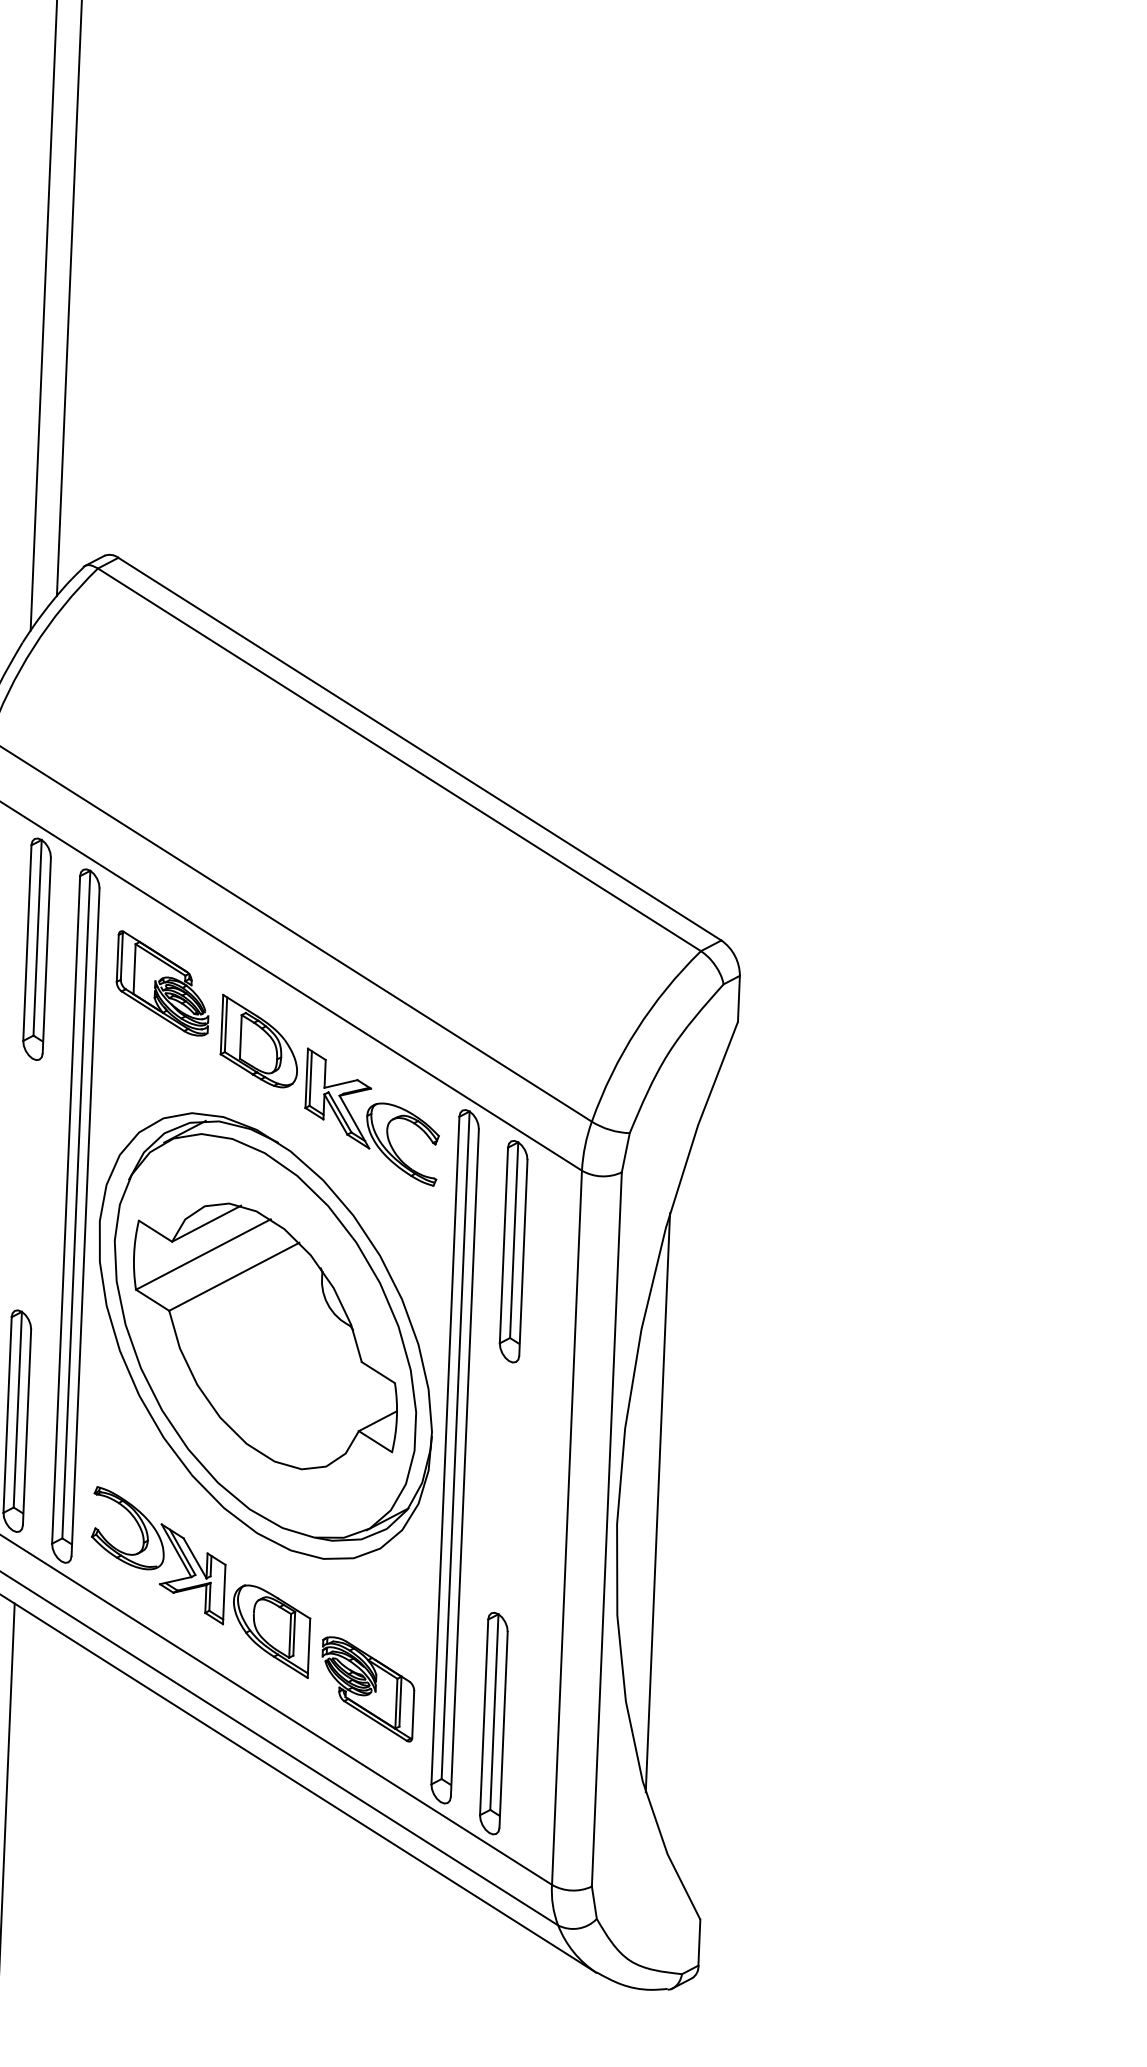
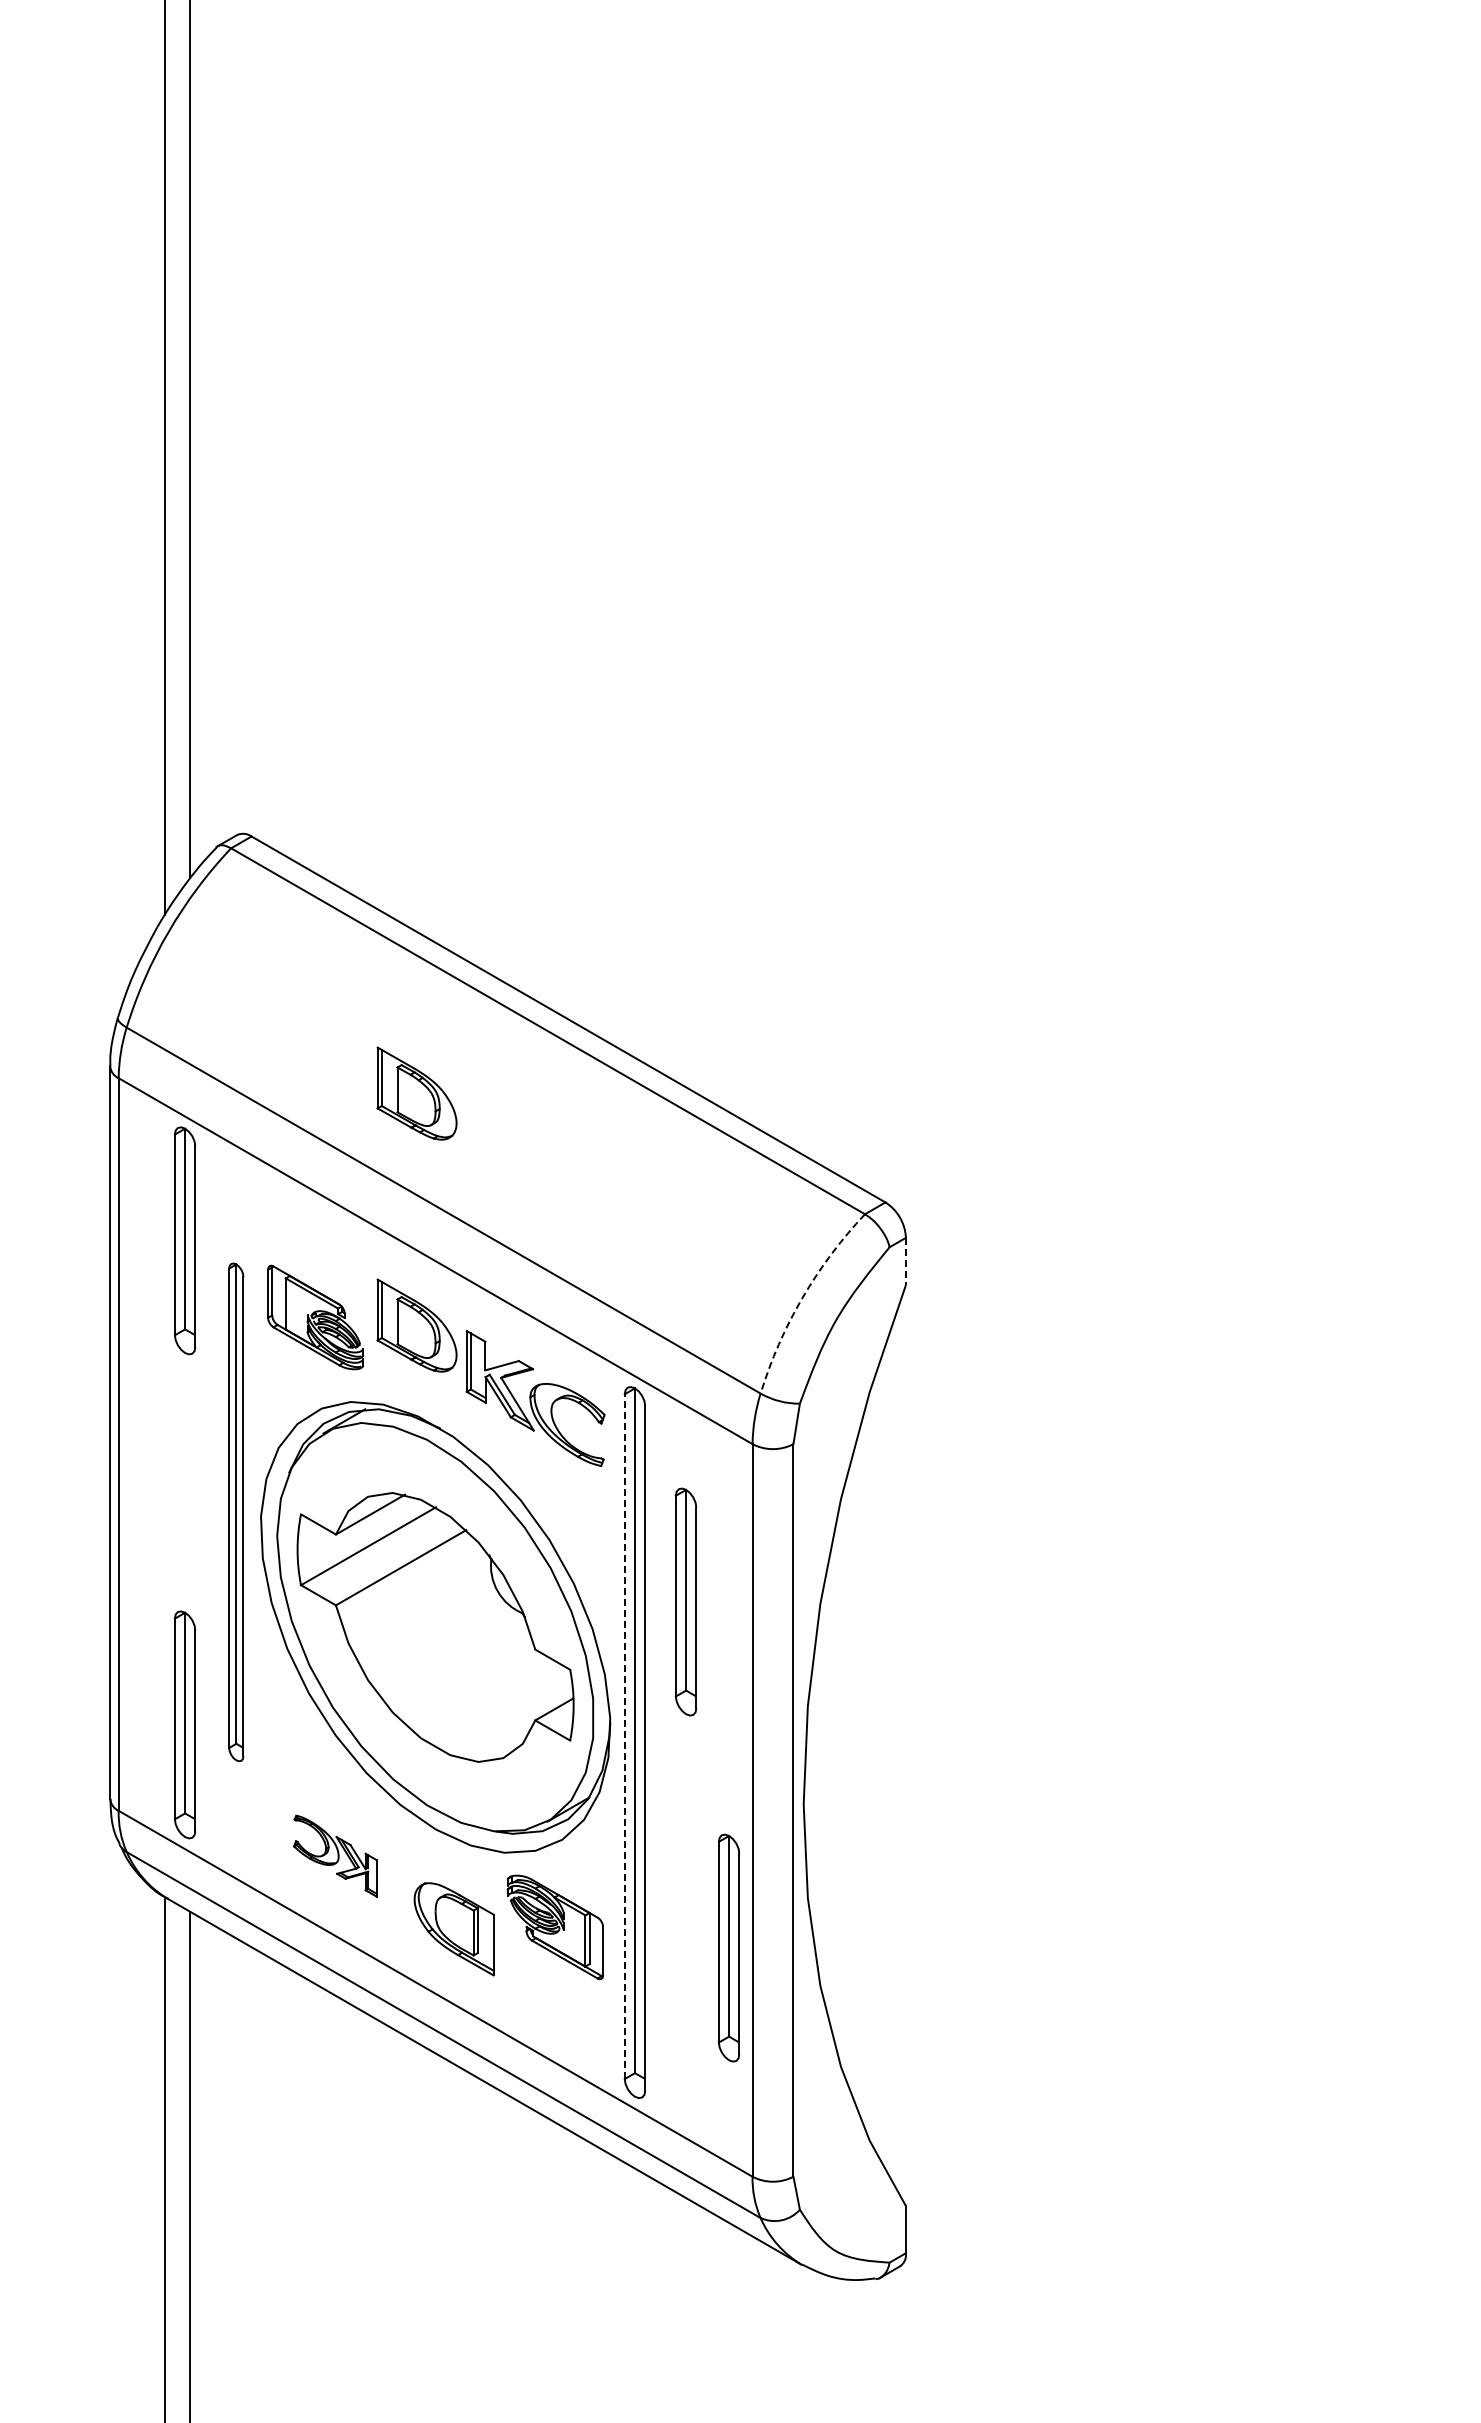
part: (268, 815) -> (416, 1093), added
part: (162, 983) -> (315, 1317), moved
line: (738, 998) -> (905, 1261), solid -> dashed
arc: (636, 1029) -> (802, 1297), solid -> dashed
part: (76, 1216) -> (236, 1512), size x0.7
part: (513, 1251) -> (685, 1601), moved
line: (445, 1450) -> (624, 1736), solid -> dashed
line: (657, 1502) -> (844, 1780), removed
part: (158, 1554) -> (335, 1855), size x0.6
part: (366, 1689) -> (554, 1927), moved
part: (493, 1722) -> (728, 1947), moved

